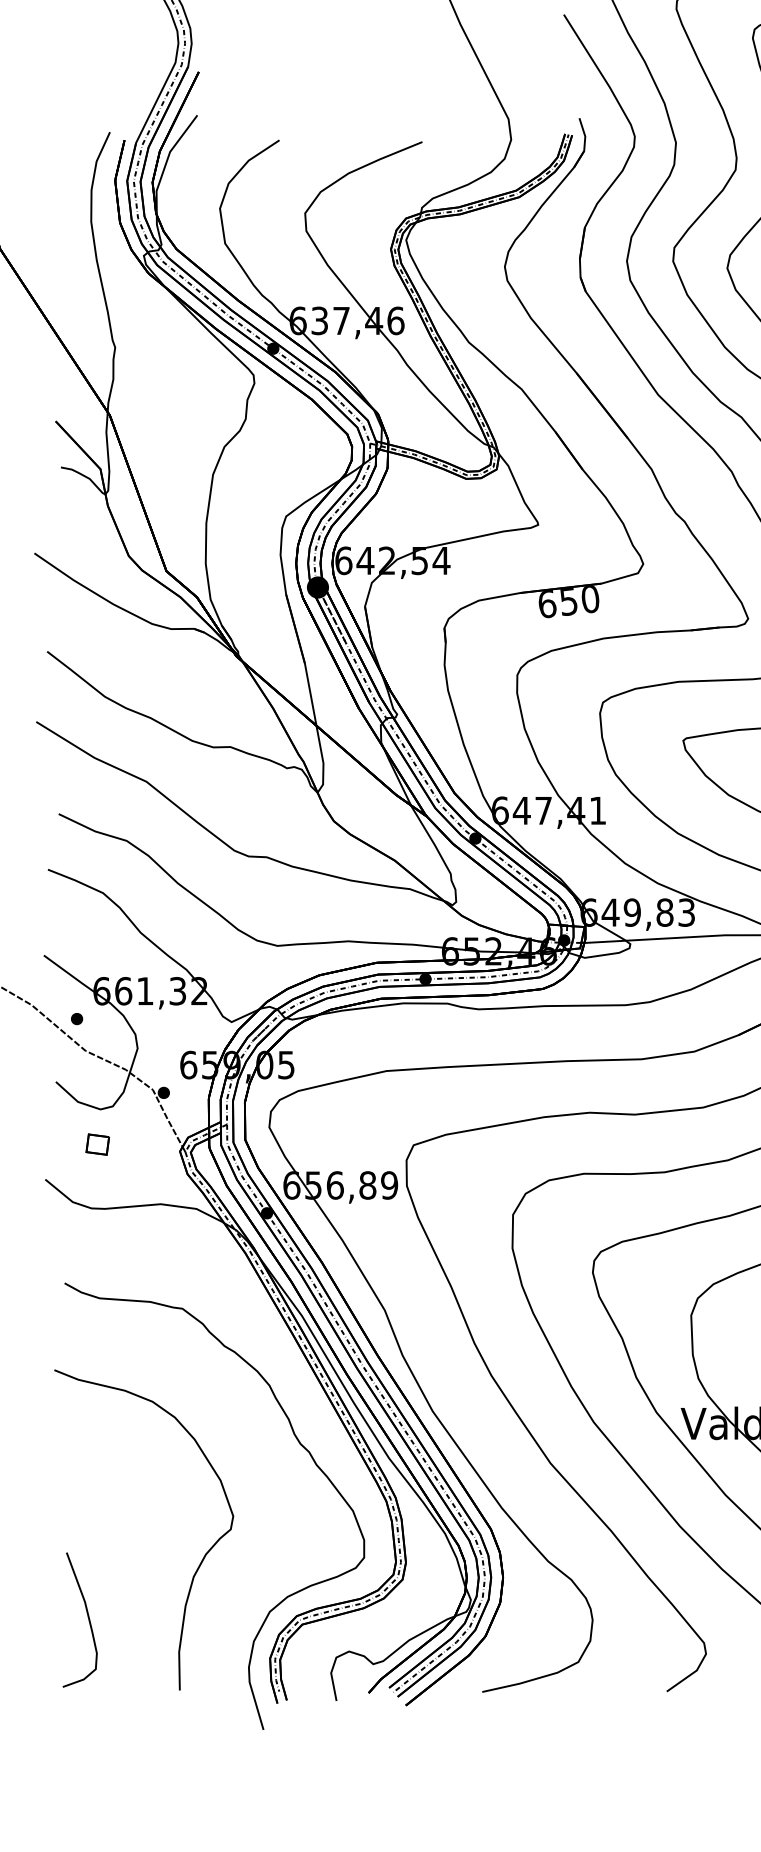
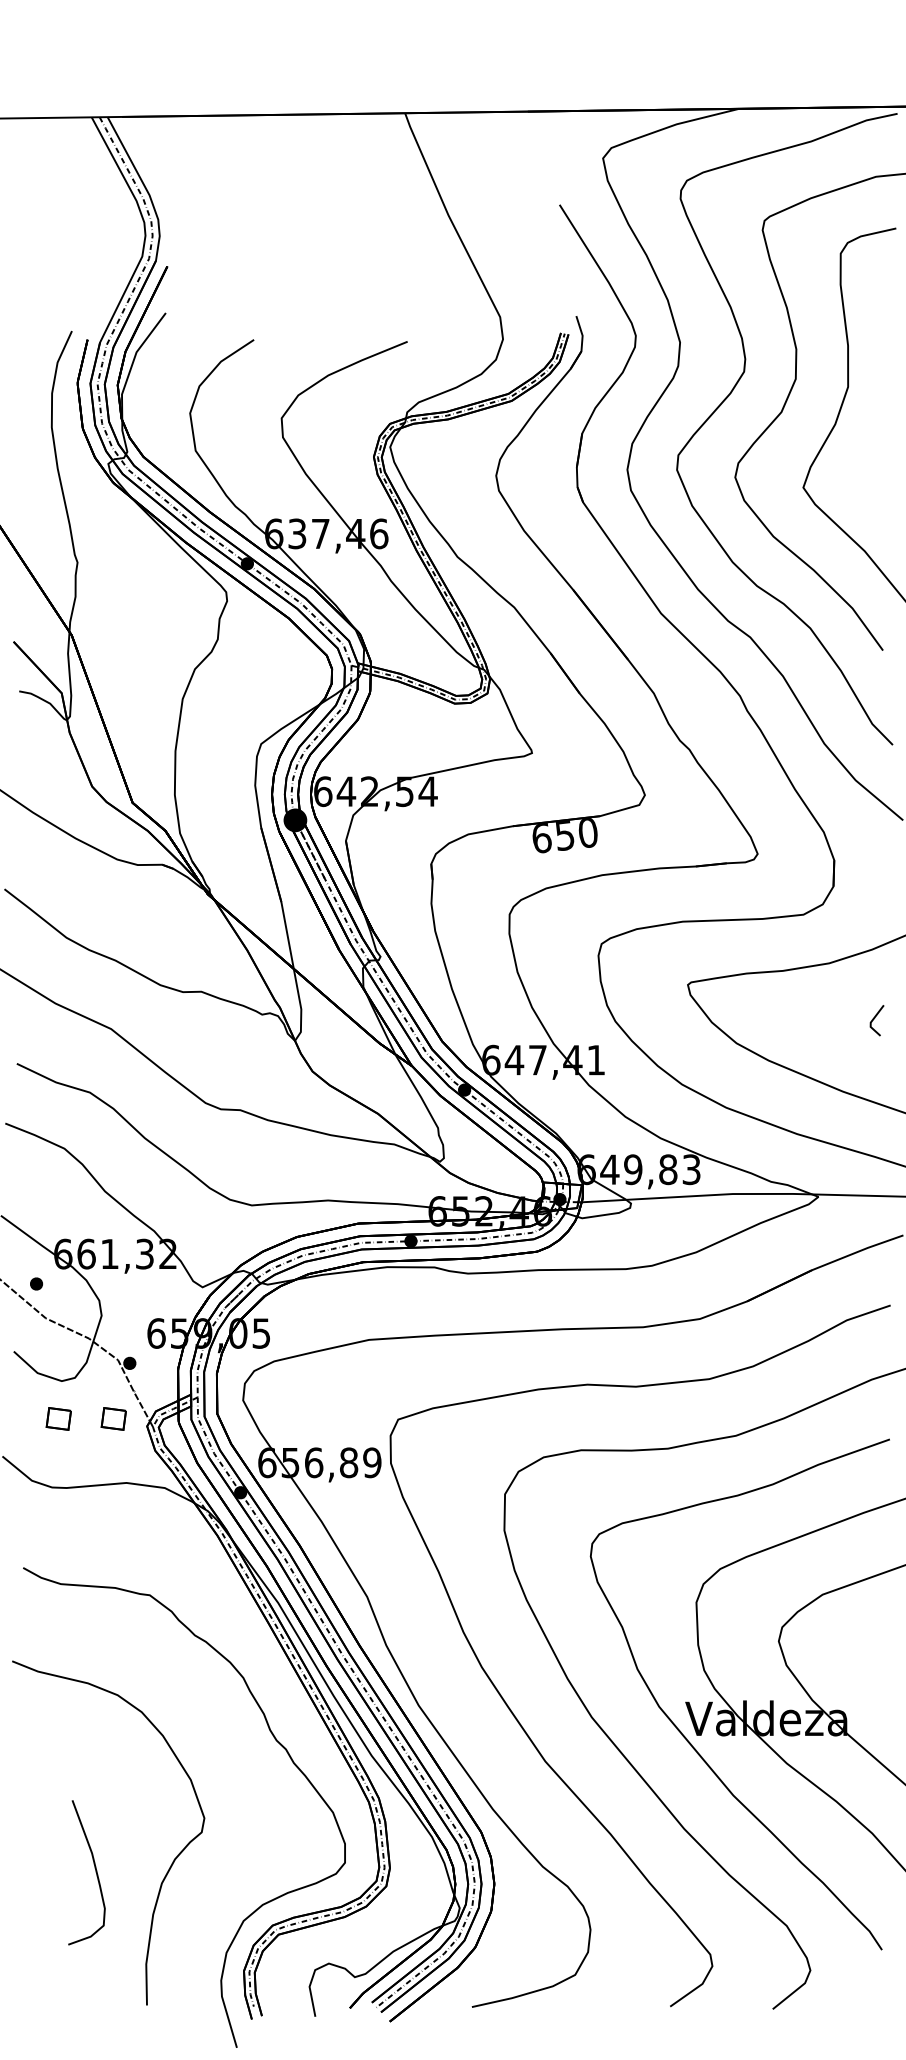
part: (148, 1144) -> (113, 1418), added
curve: (87, 1616) -> (94, 1868), moved

